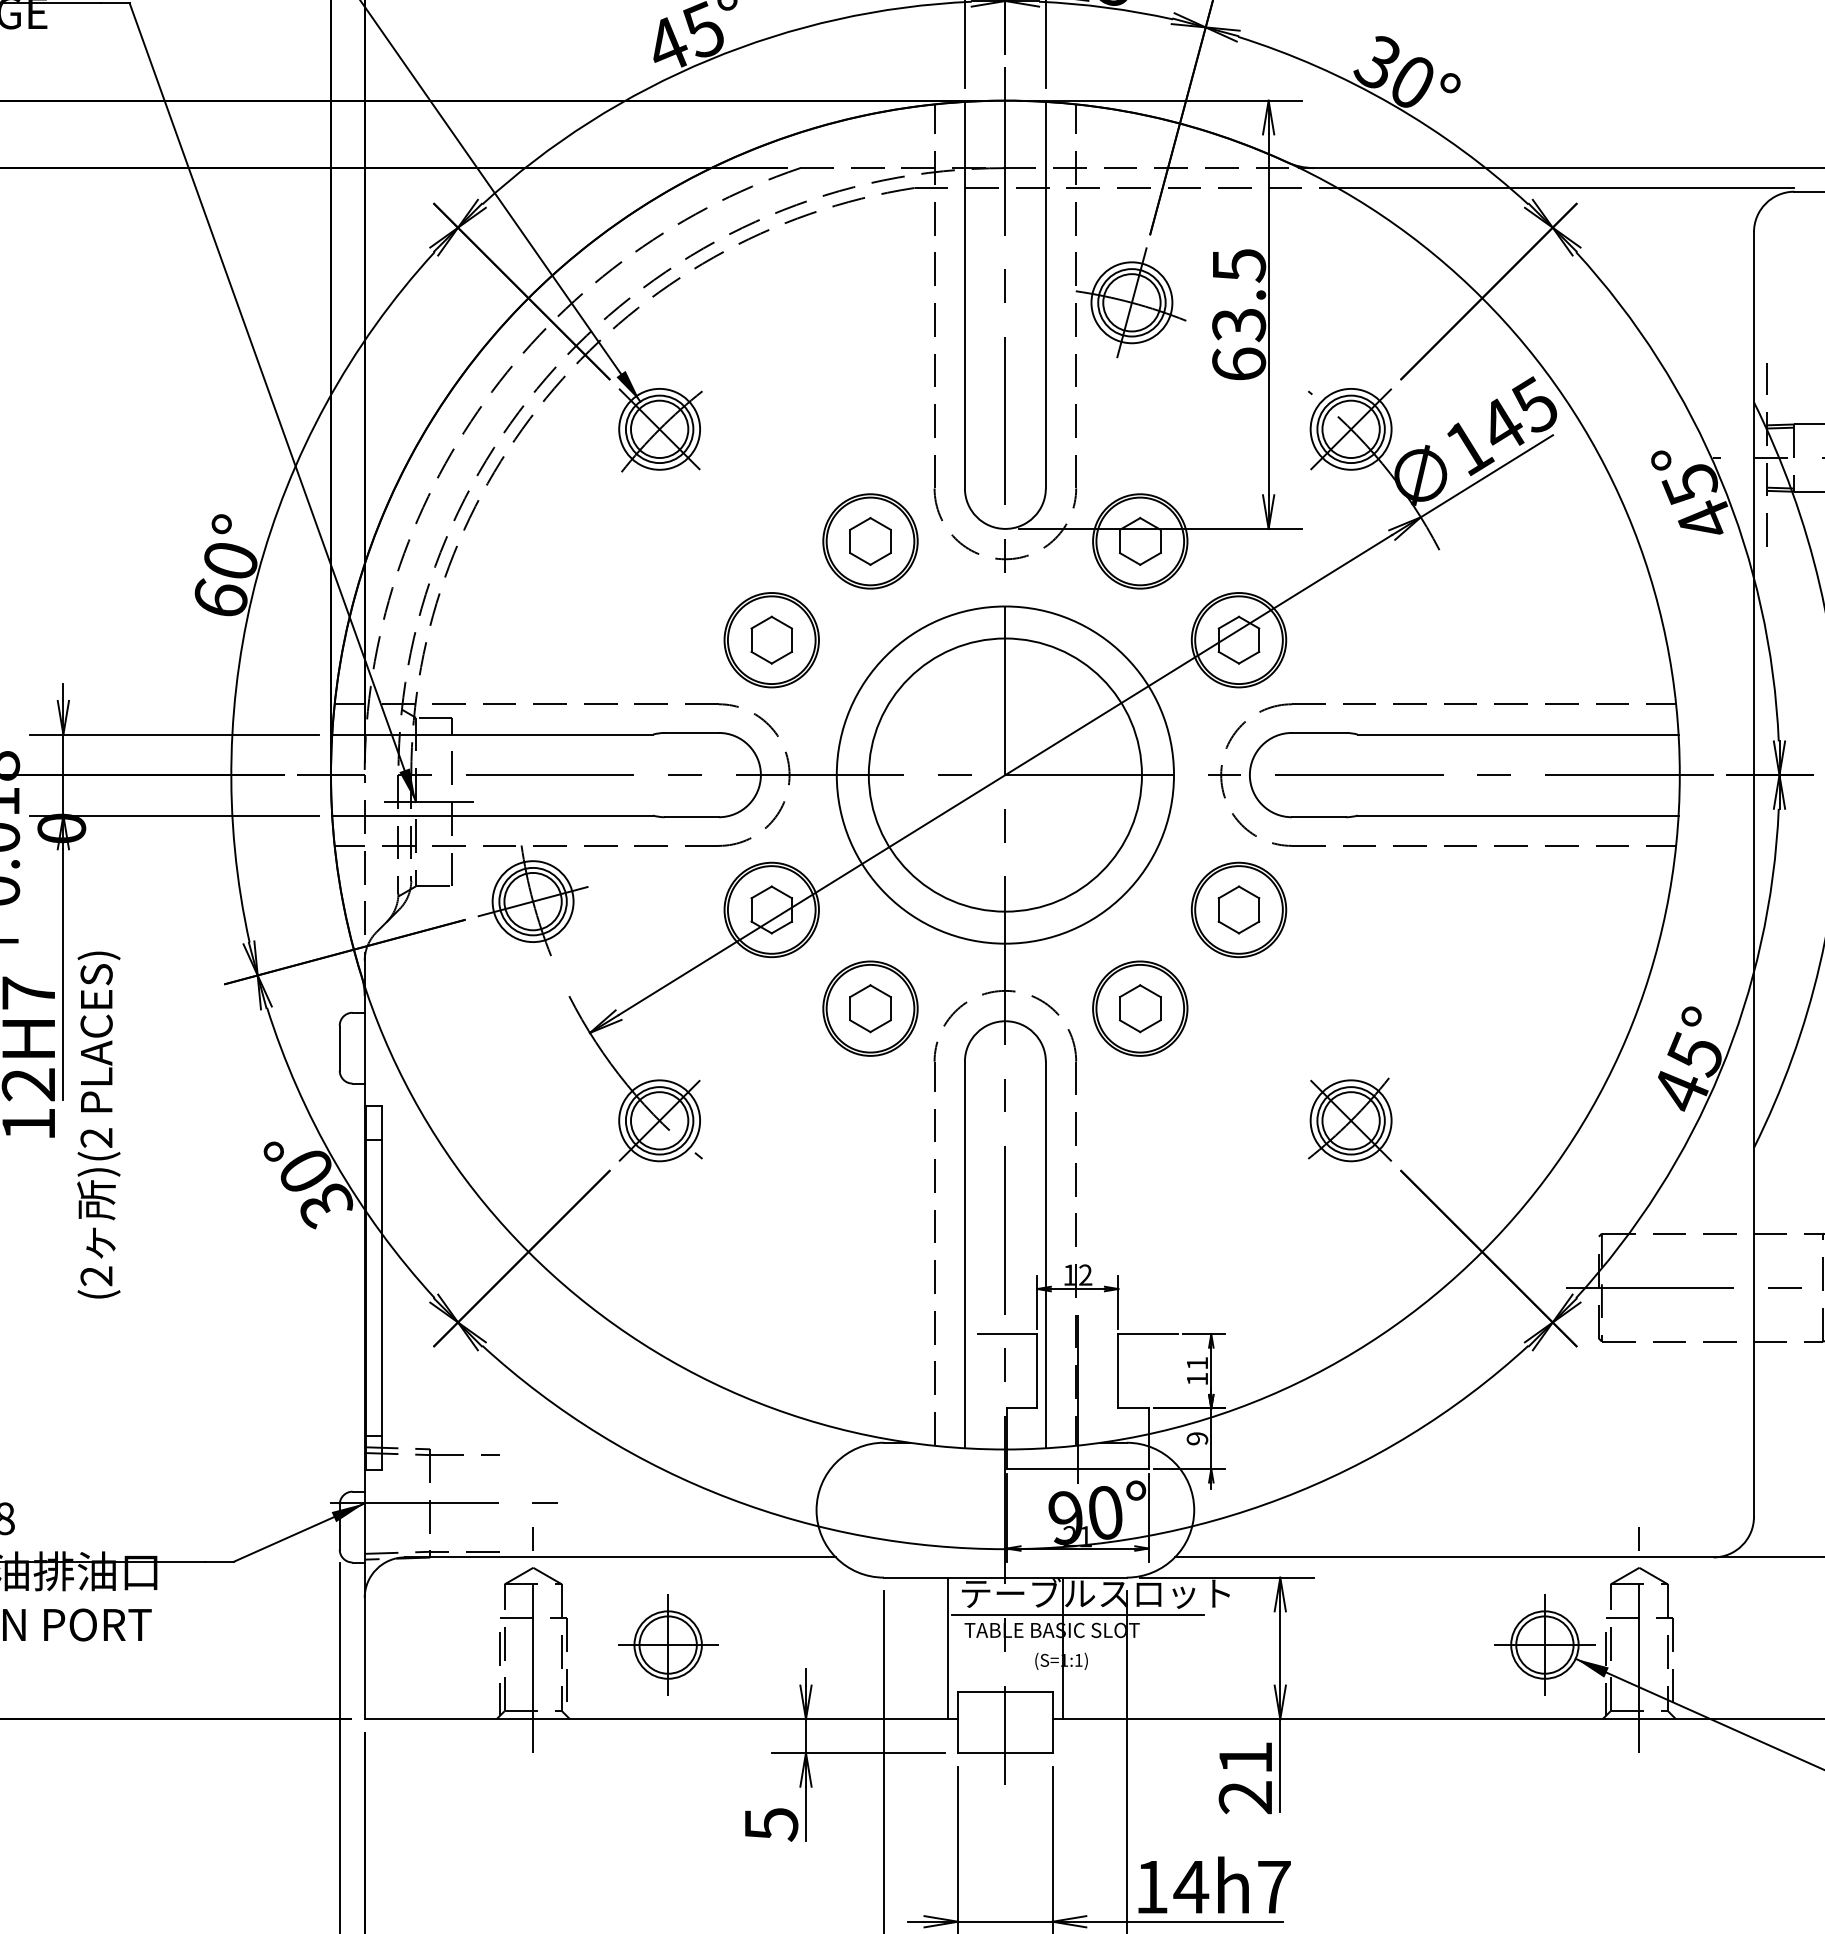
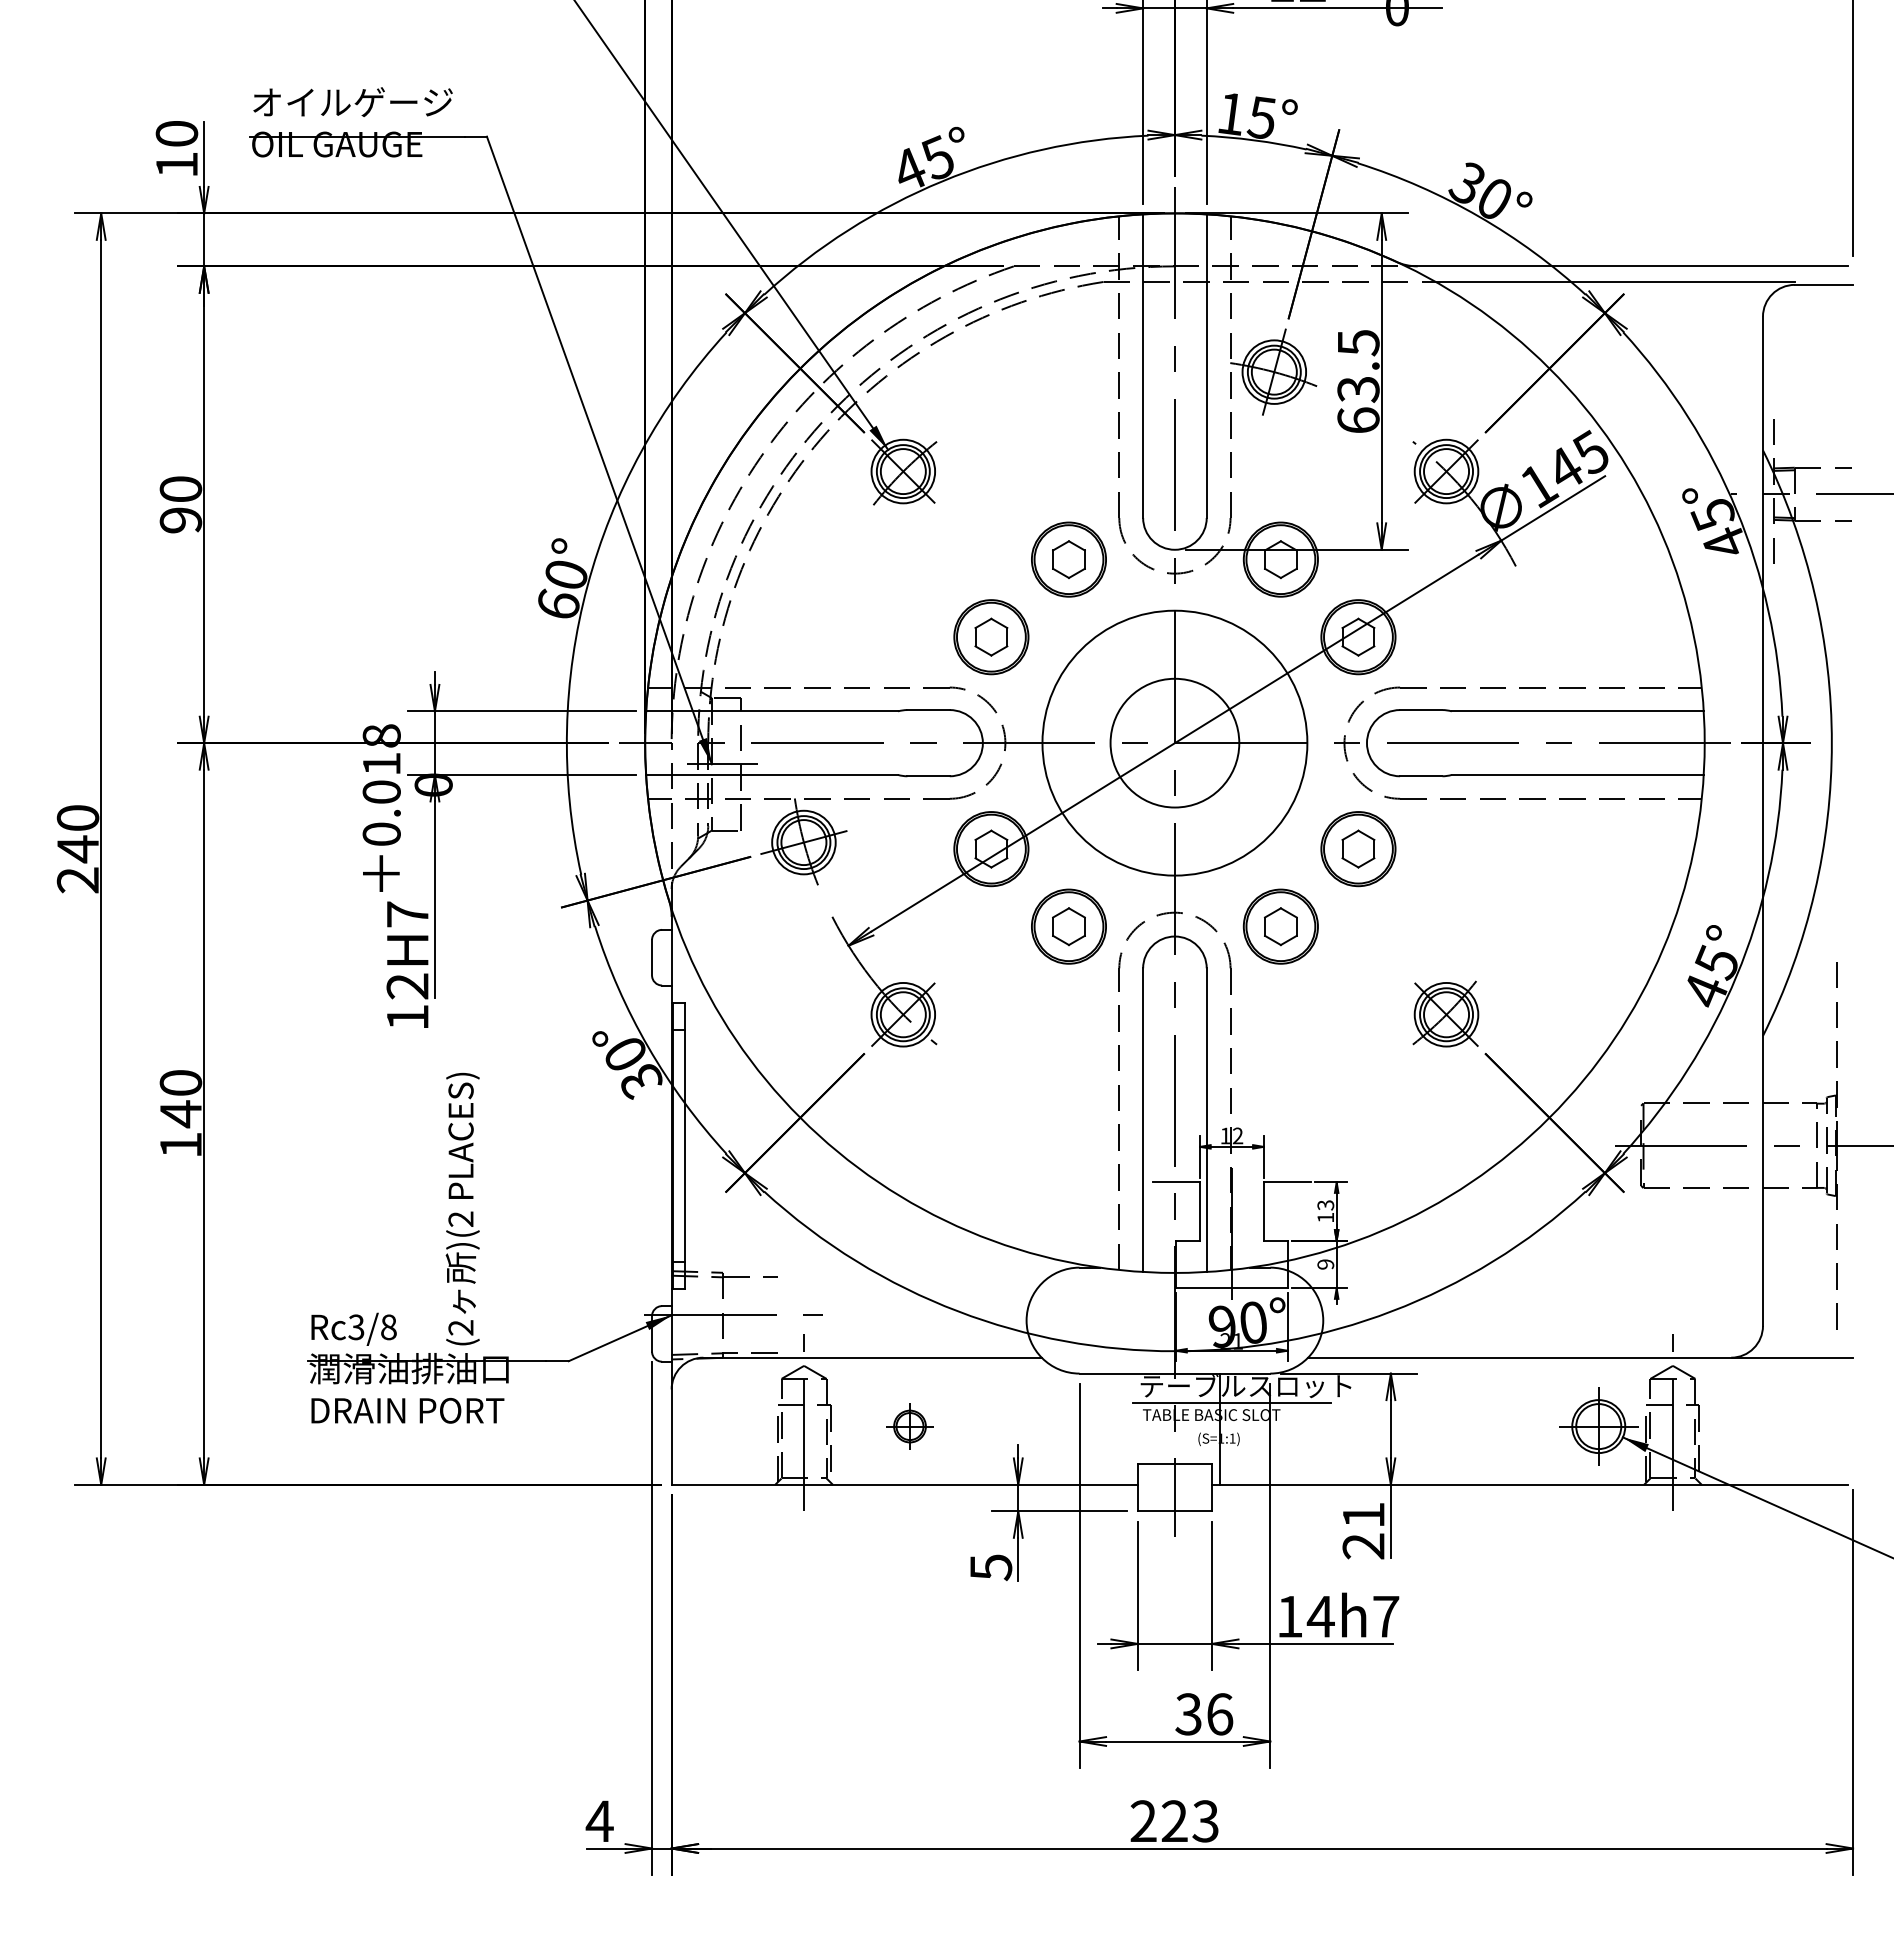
circle: (1004, 774) -> (1174, 742), size x0.6
text: (98, 1125) -> (462, 1209), moved
text: (1197, 1363) -> (1325, 1205), 11 -> 13
part: (667, 1644) -> (909, 1426), size x0.6
line: (947, 1647) -> (1129, 1428), removed

